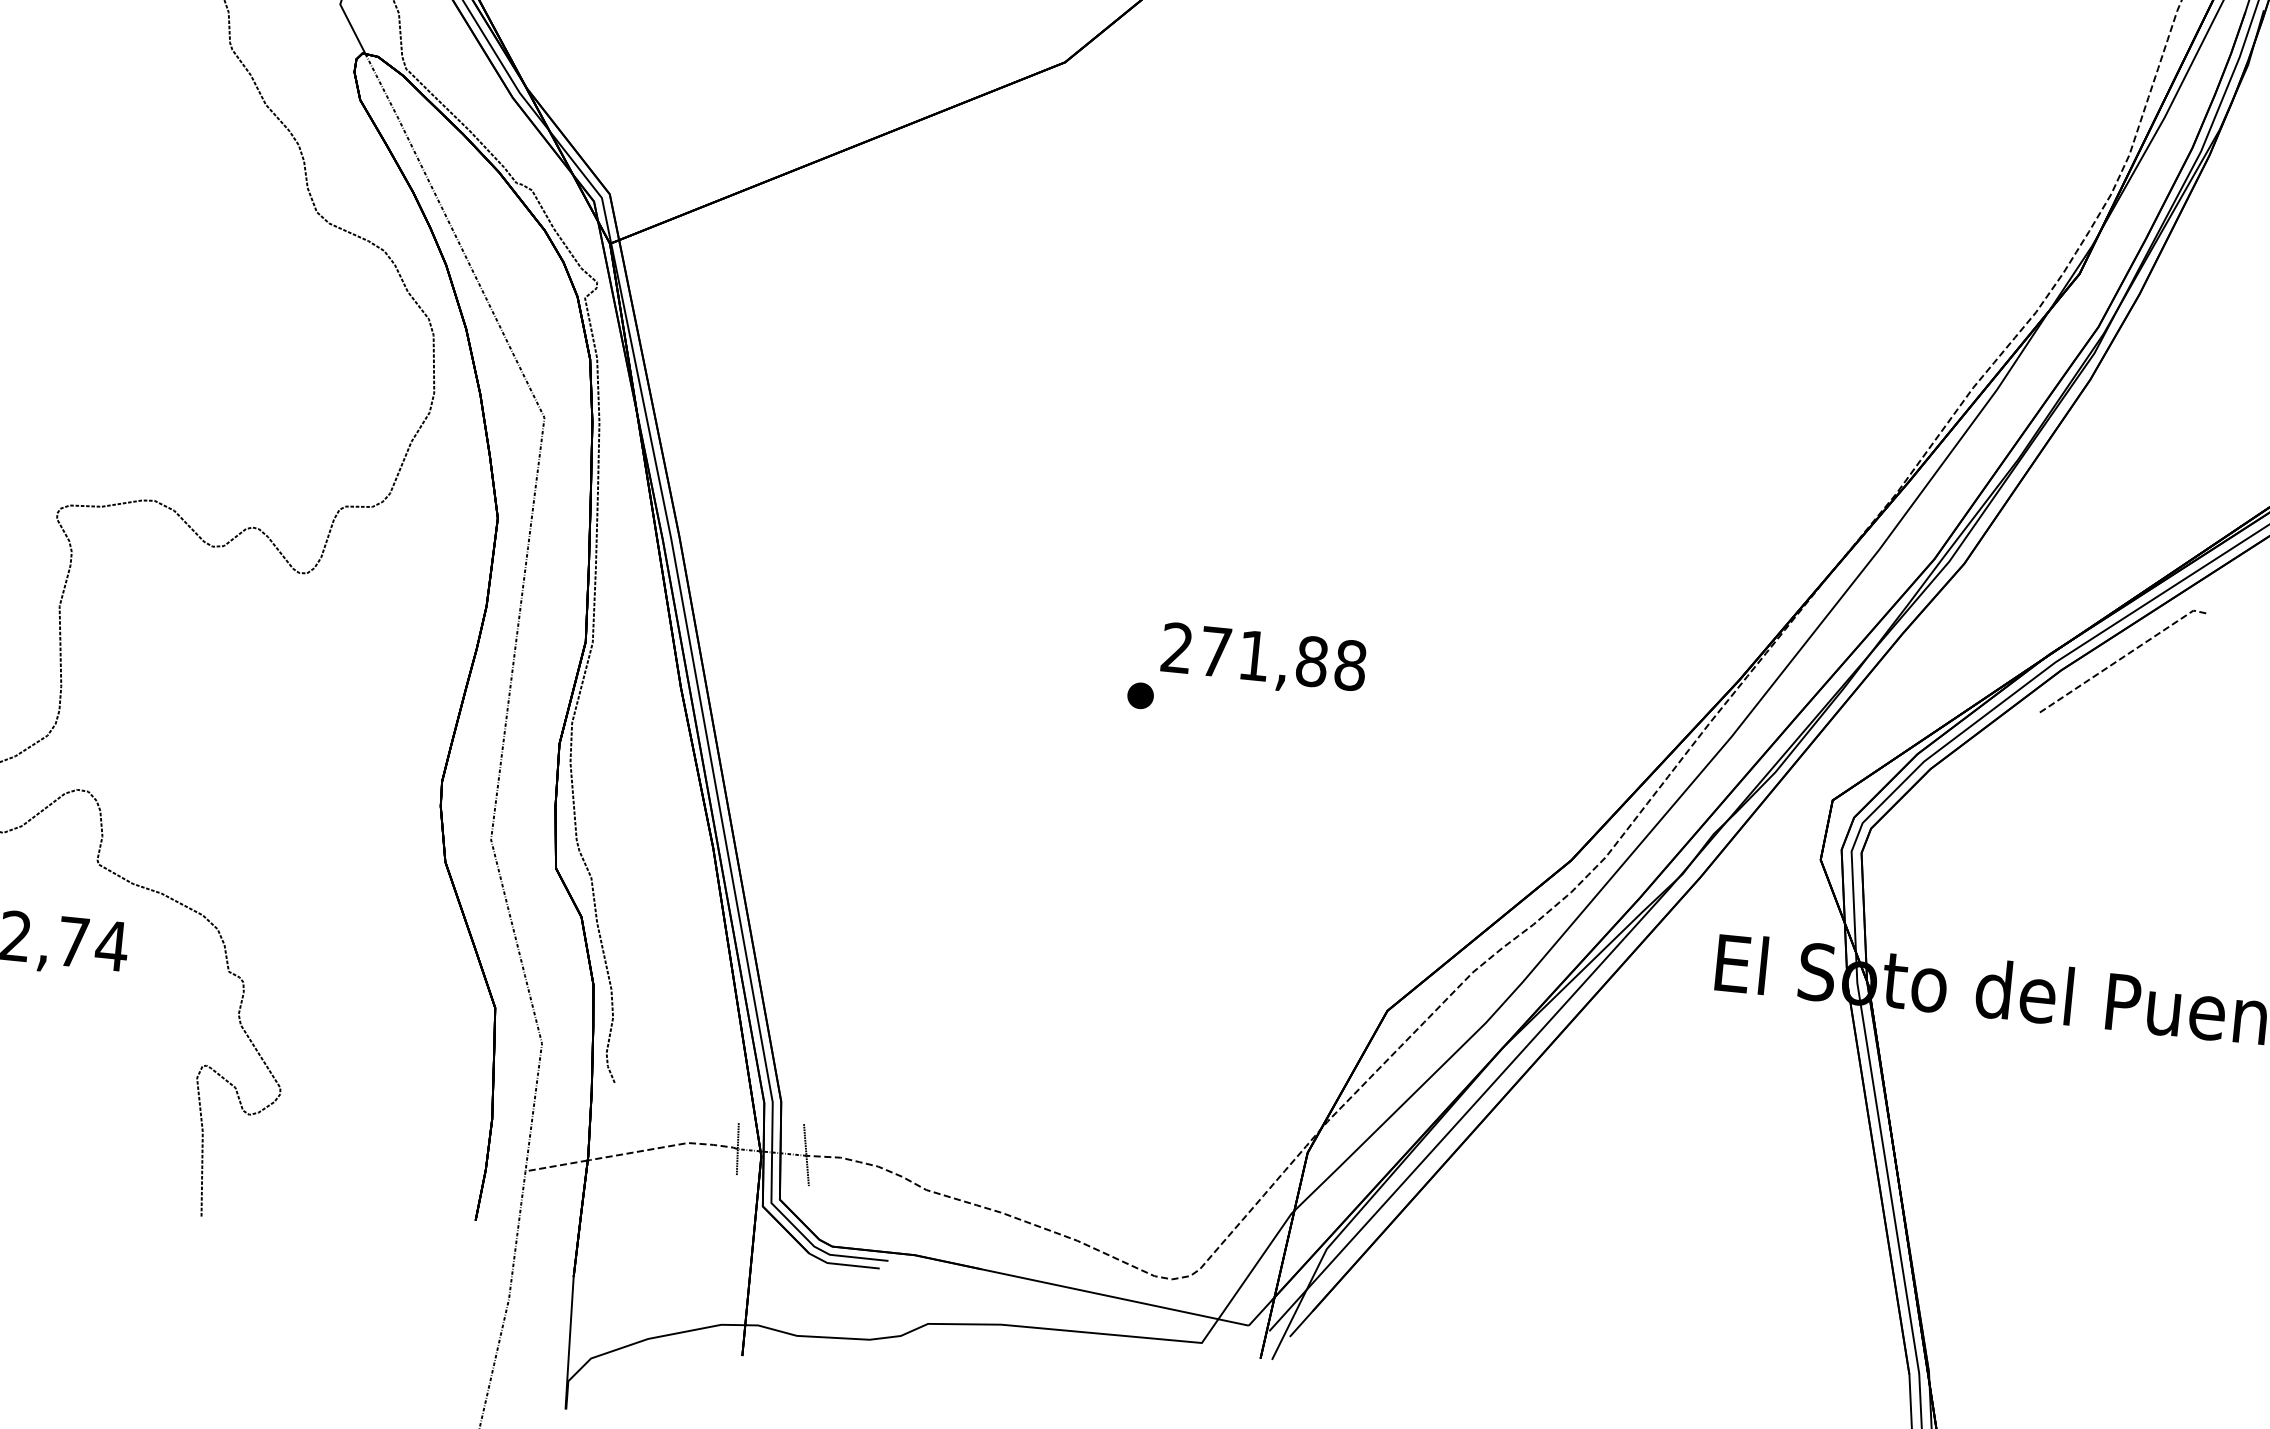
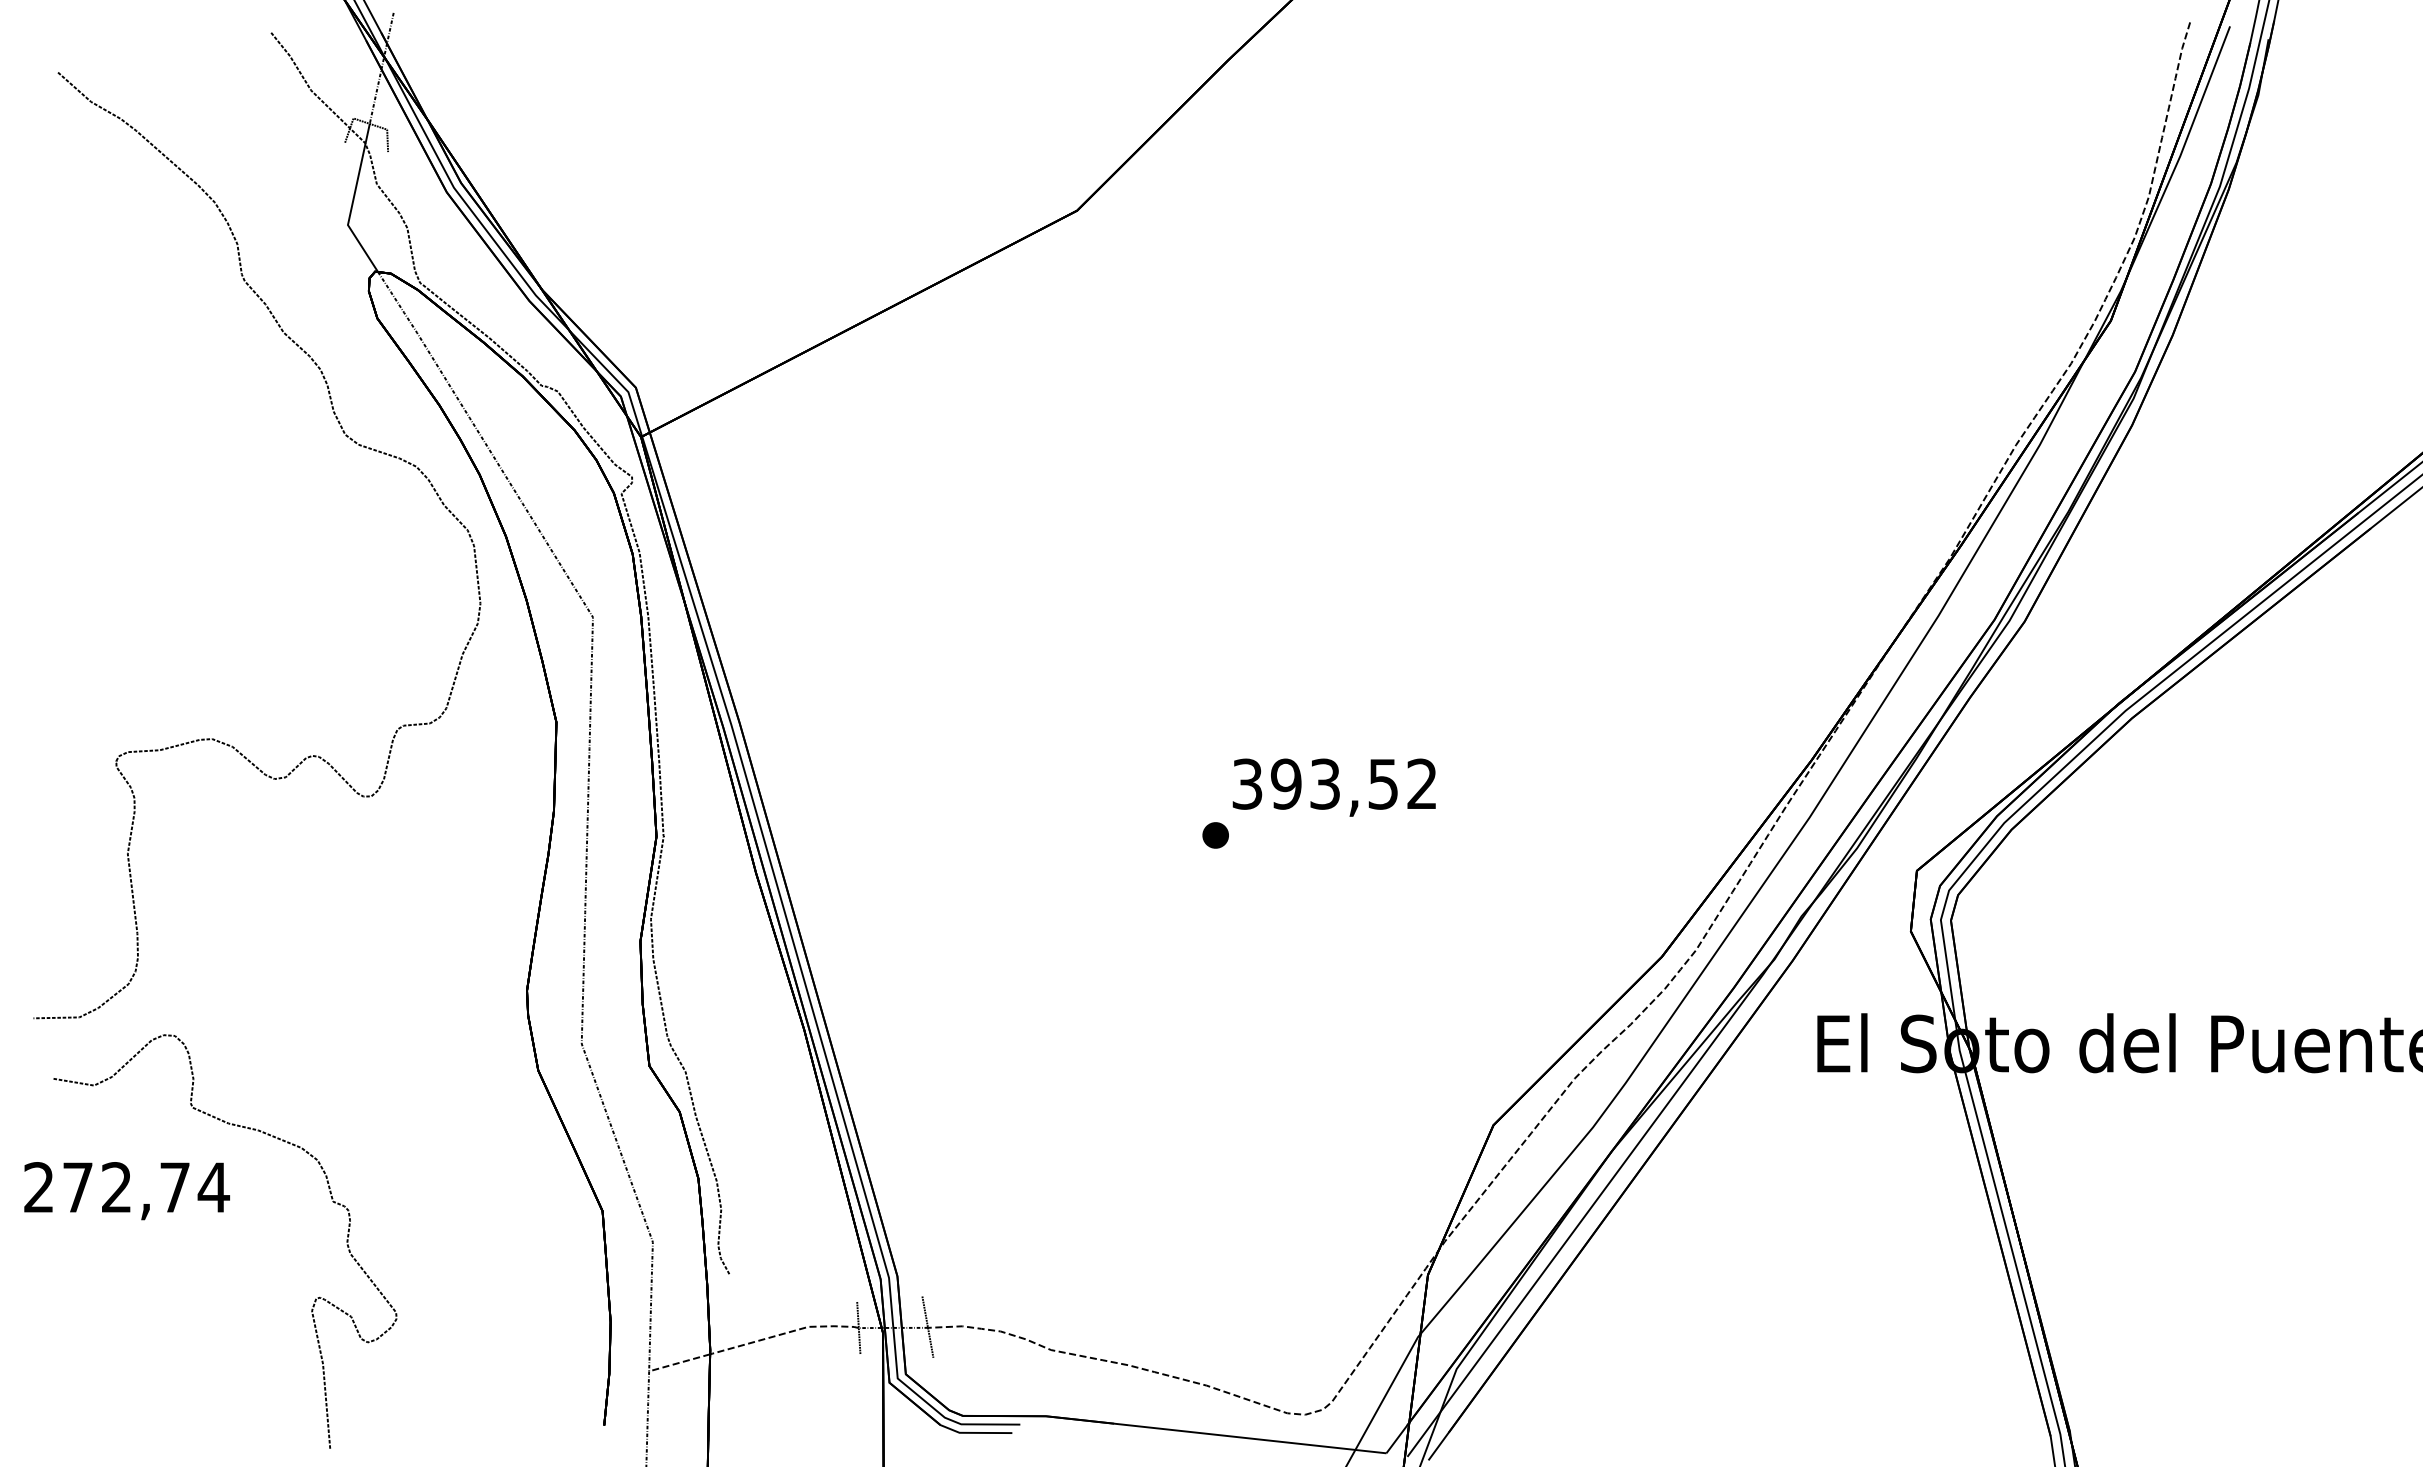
text: (1263, 656) -> (1334, 783), 271,88 -> 393,52
line: (2121, 659) -> (2191, 701), removed

